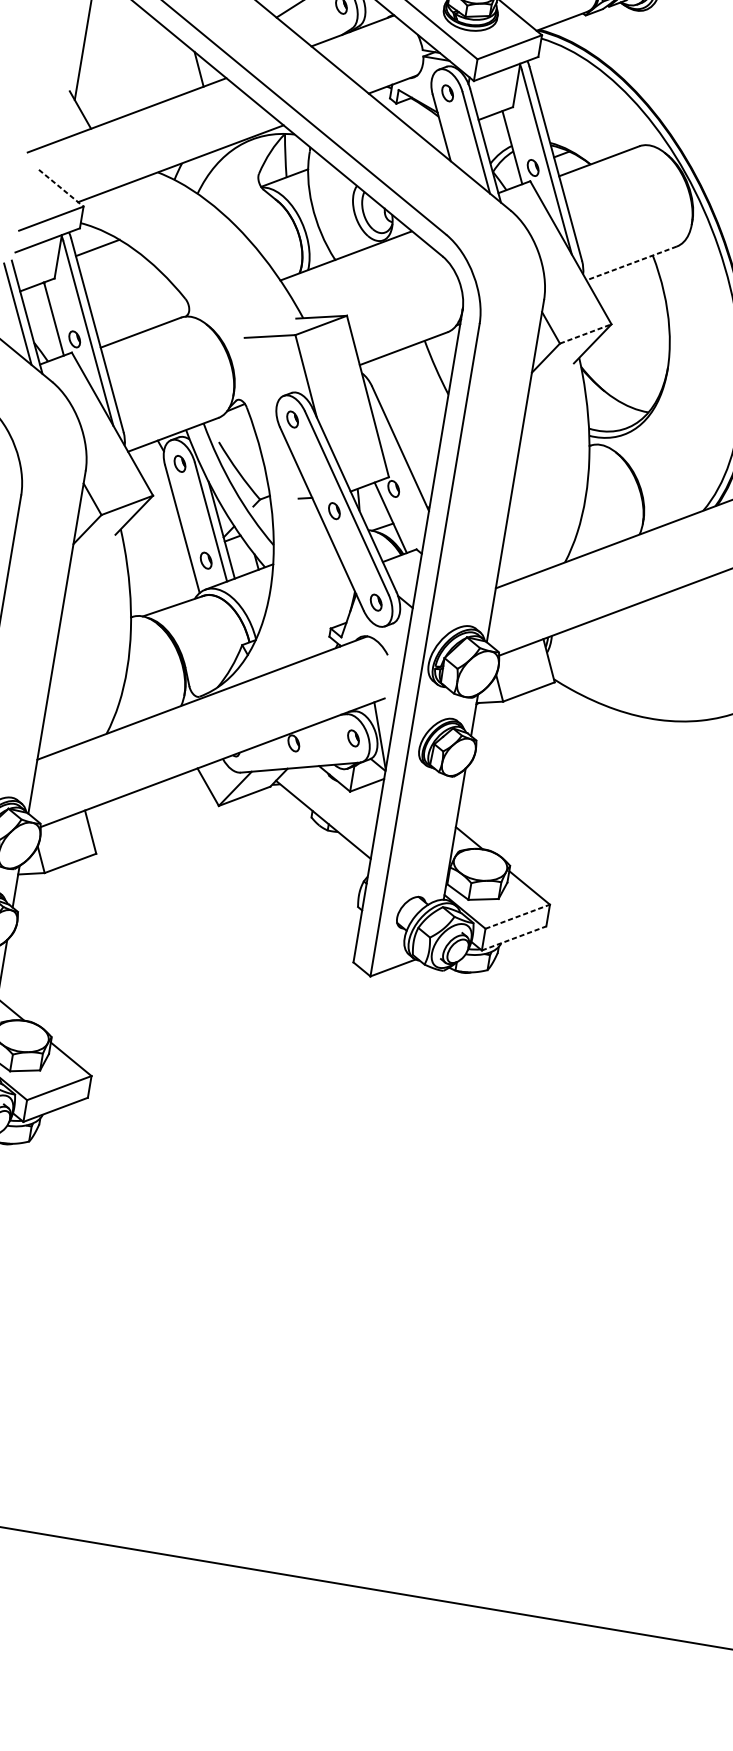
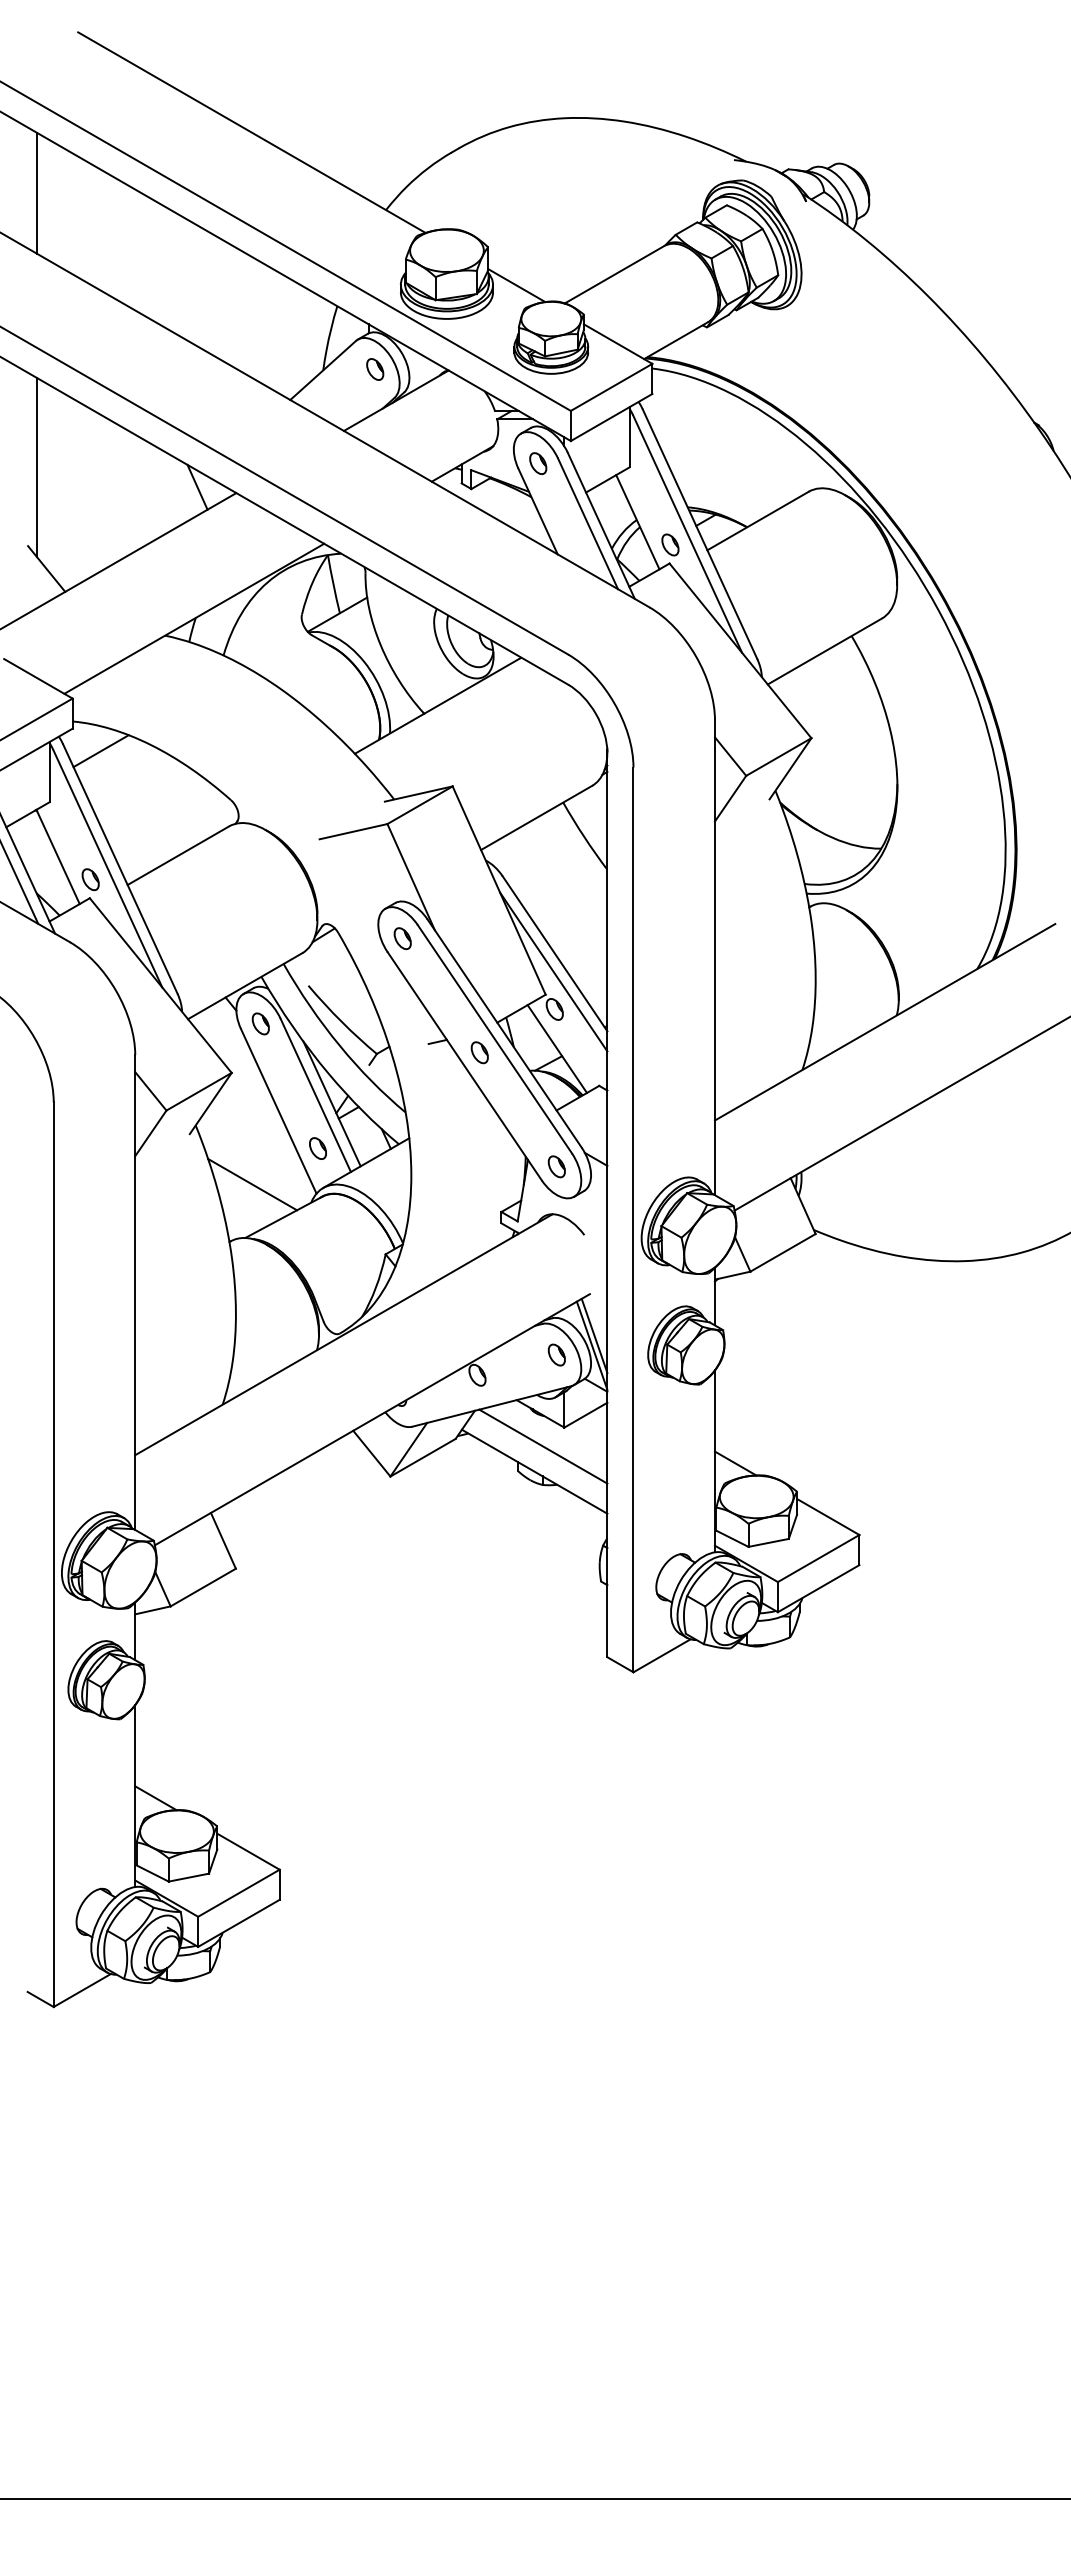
line: (61, 188) -> (38, 678), dashed -> solid
line: (631, 263) -> (824, 651), dashed -> solid
line: (585, 334) -> (778, 757), dashed -> solid
line: (397, 461) -> (553, 971), added
line: (154, 578) -> (252, 1184), added
line: (383, 728) -> (594, 1335), added
line: (332, 802) -> (543, 1446), added
line: (518, 916) -> (819, 1558), dashed -> solid
line: (514, 938) -> (819, 1588), dashed -> solid

